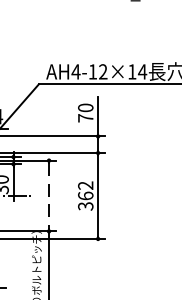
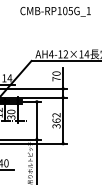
line: (48, 195) -> (36, 120), dashed -> solid

